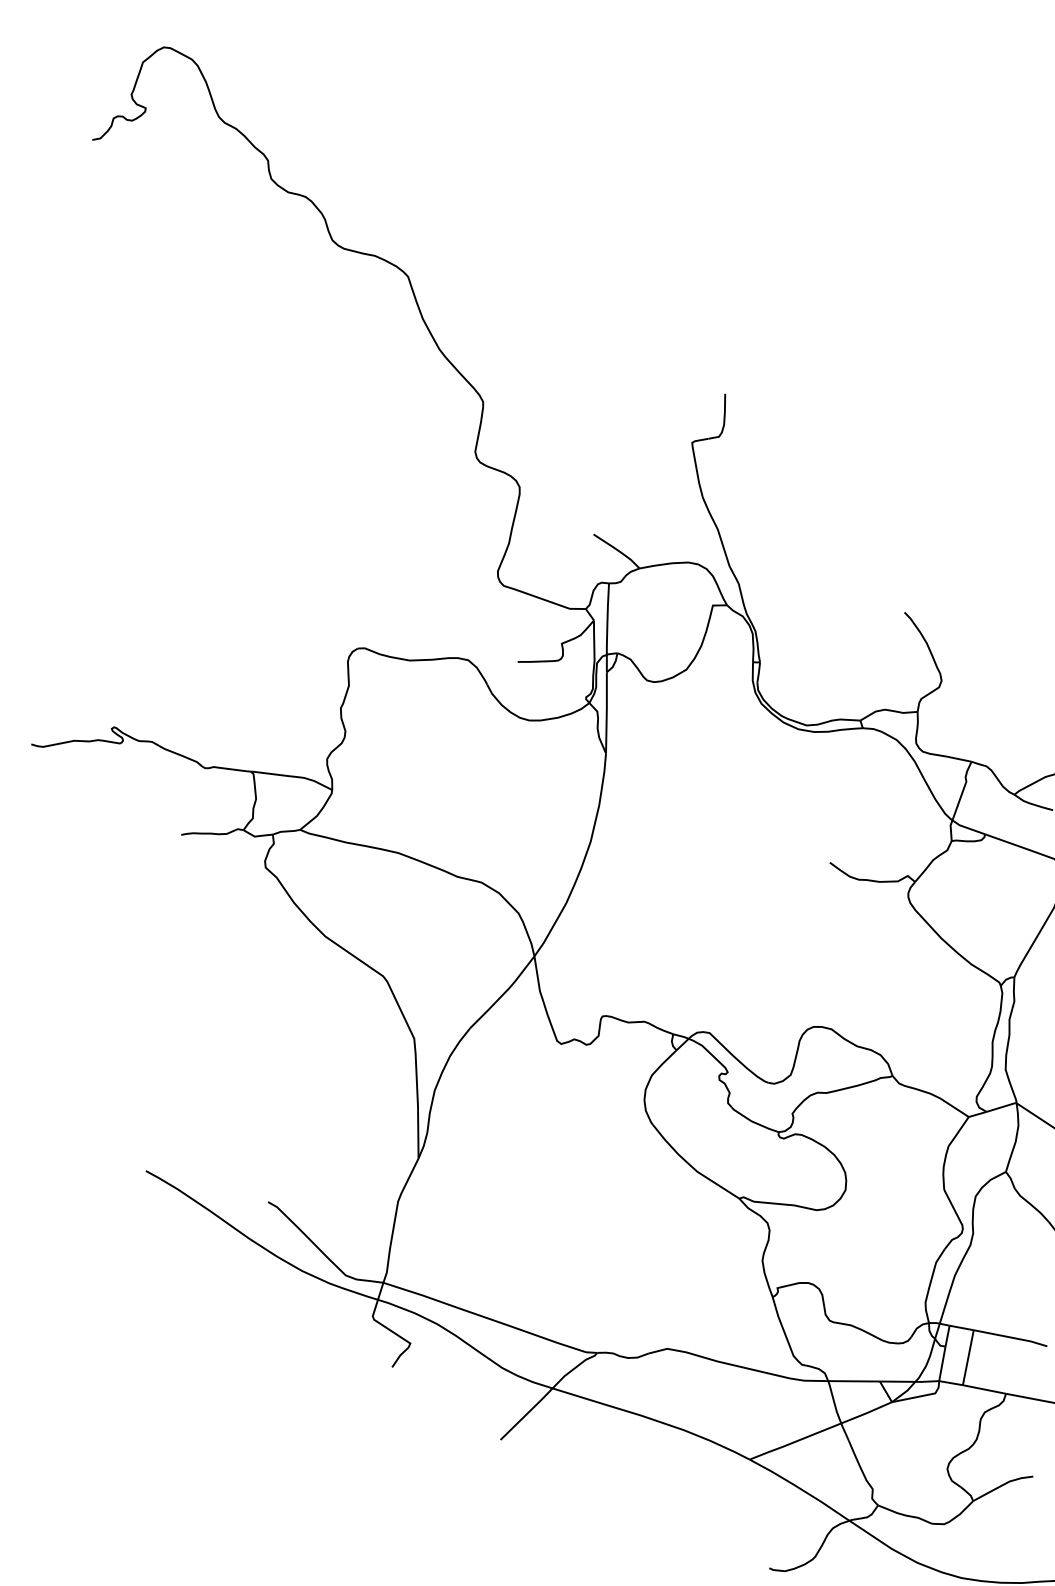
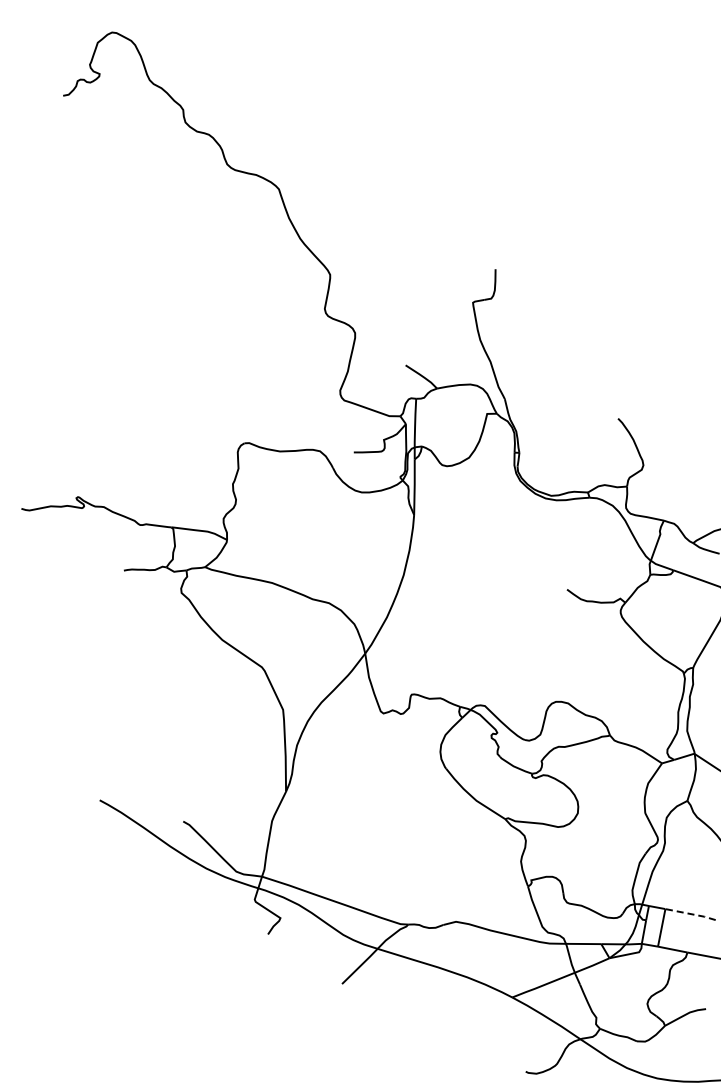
line: (1010, 1338) -> (690, 914), solid -> dashed

